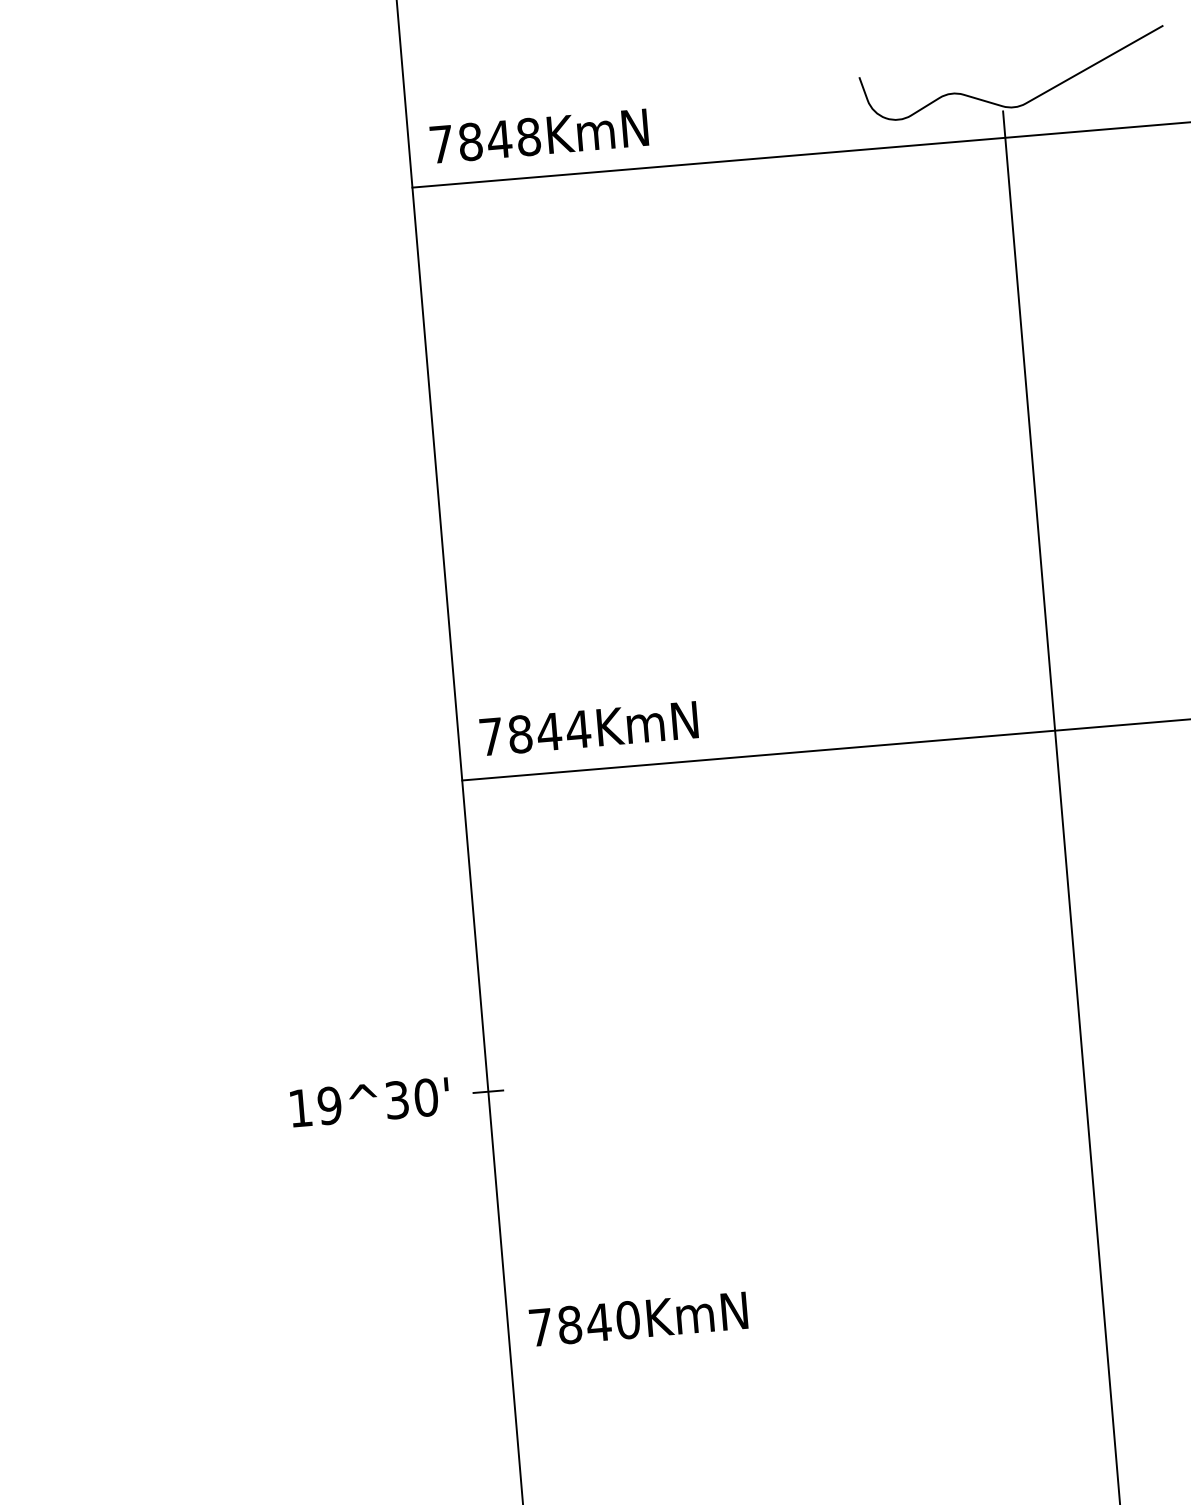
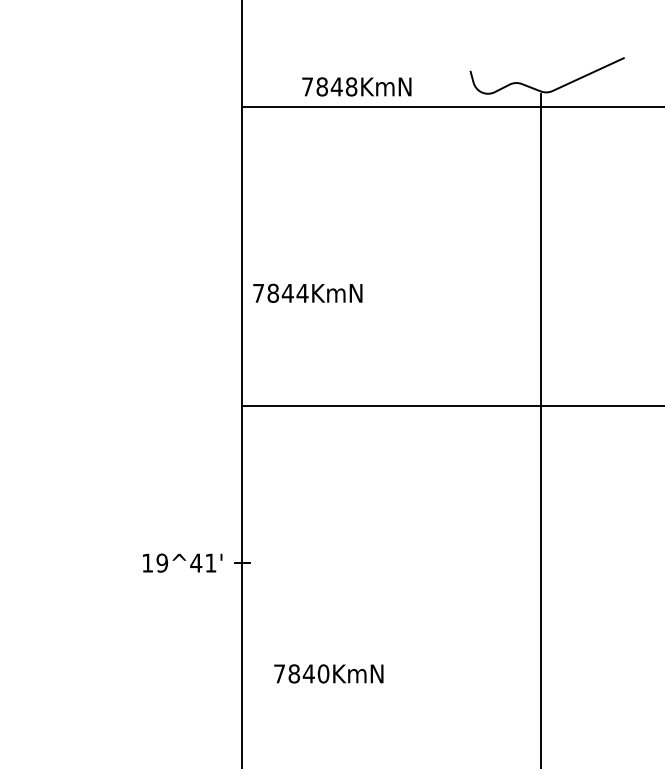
text: (538, 135) -> (356, 86), moved
text: (588, 726) -> (307, 292), moved
text: (411, 1097) -> (203, 562), 30' -> 41'
text: (637, 1318) -> (328, 673), moved

